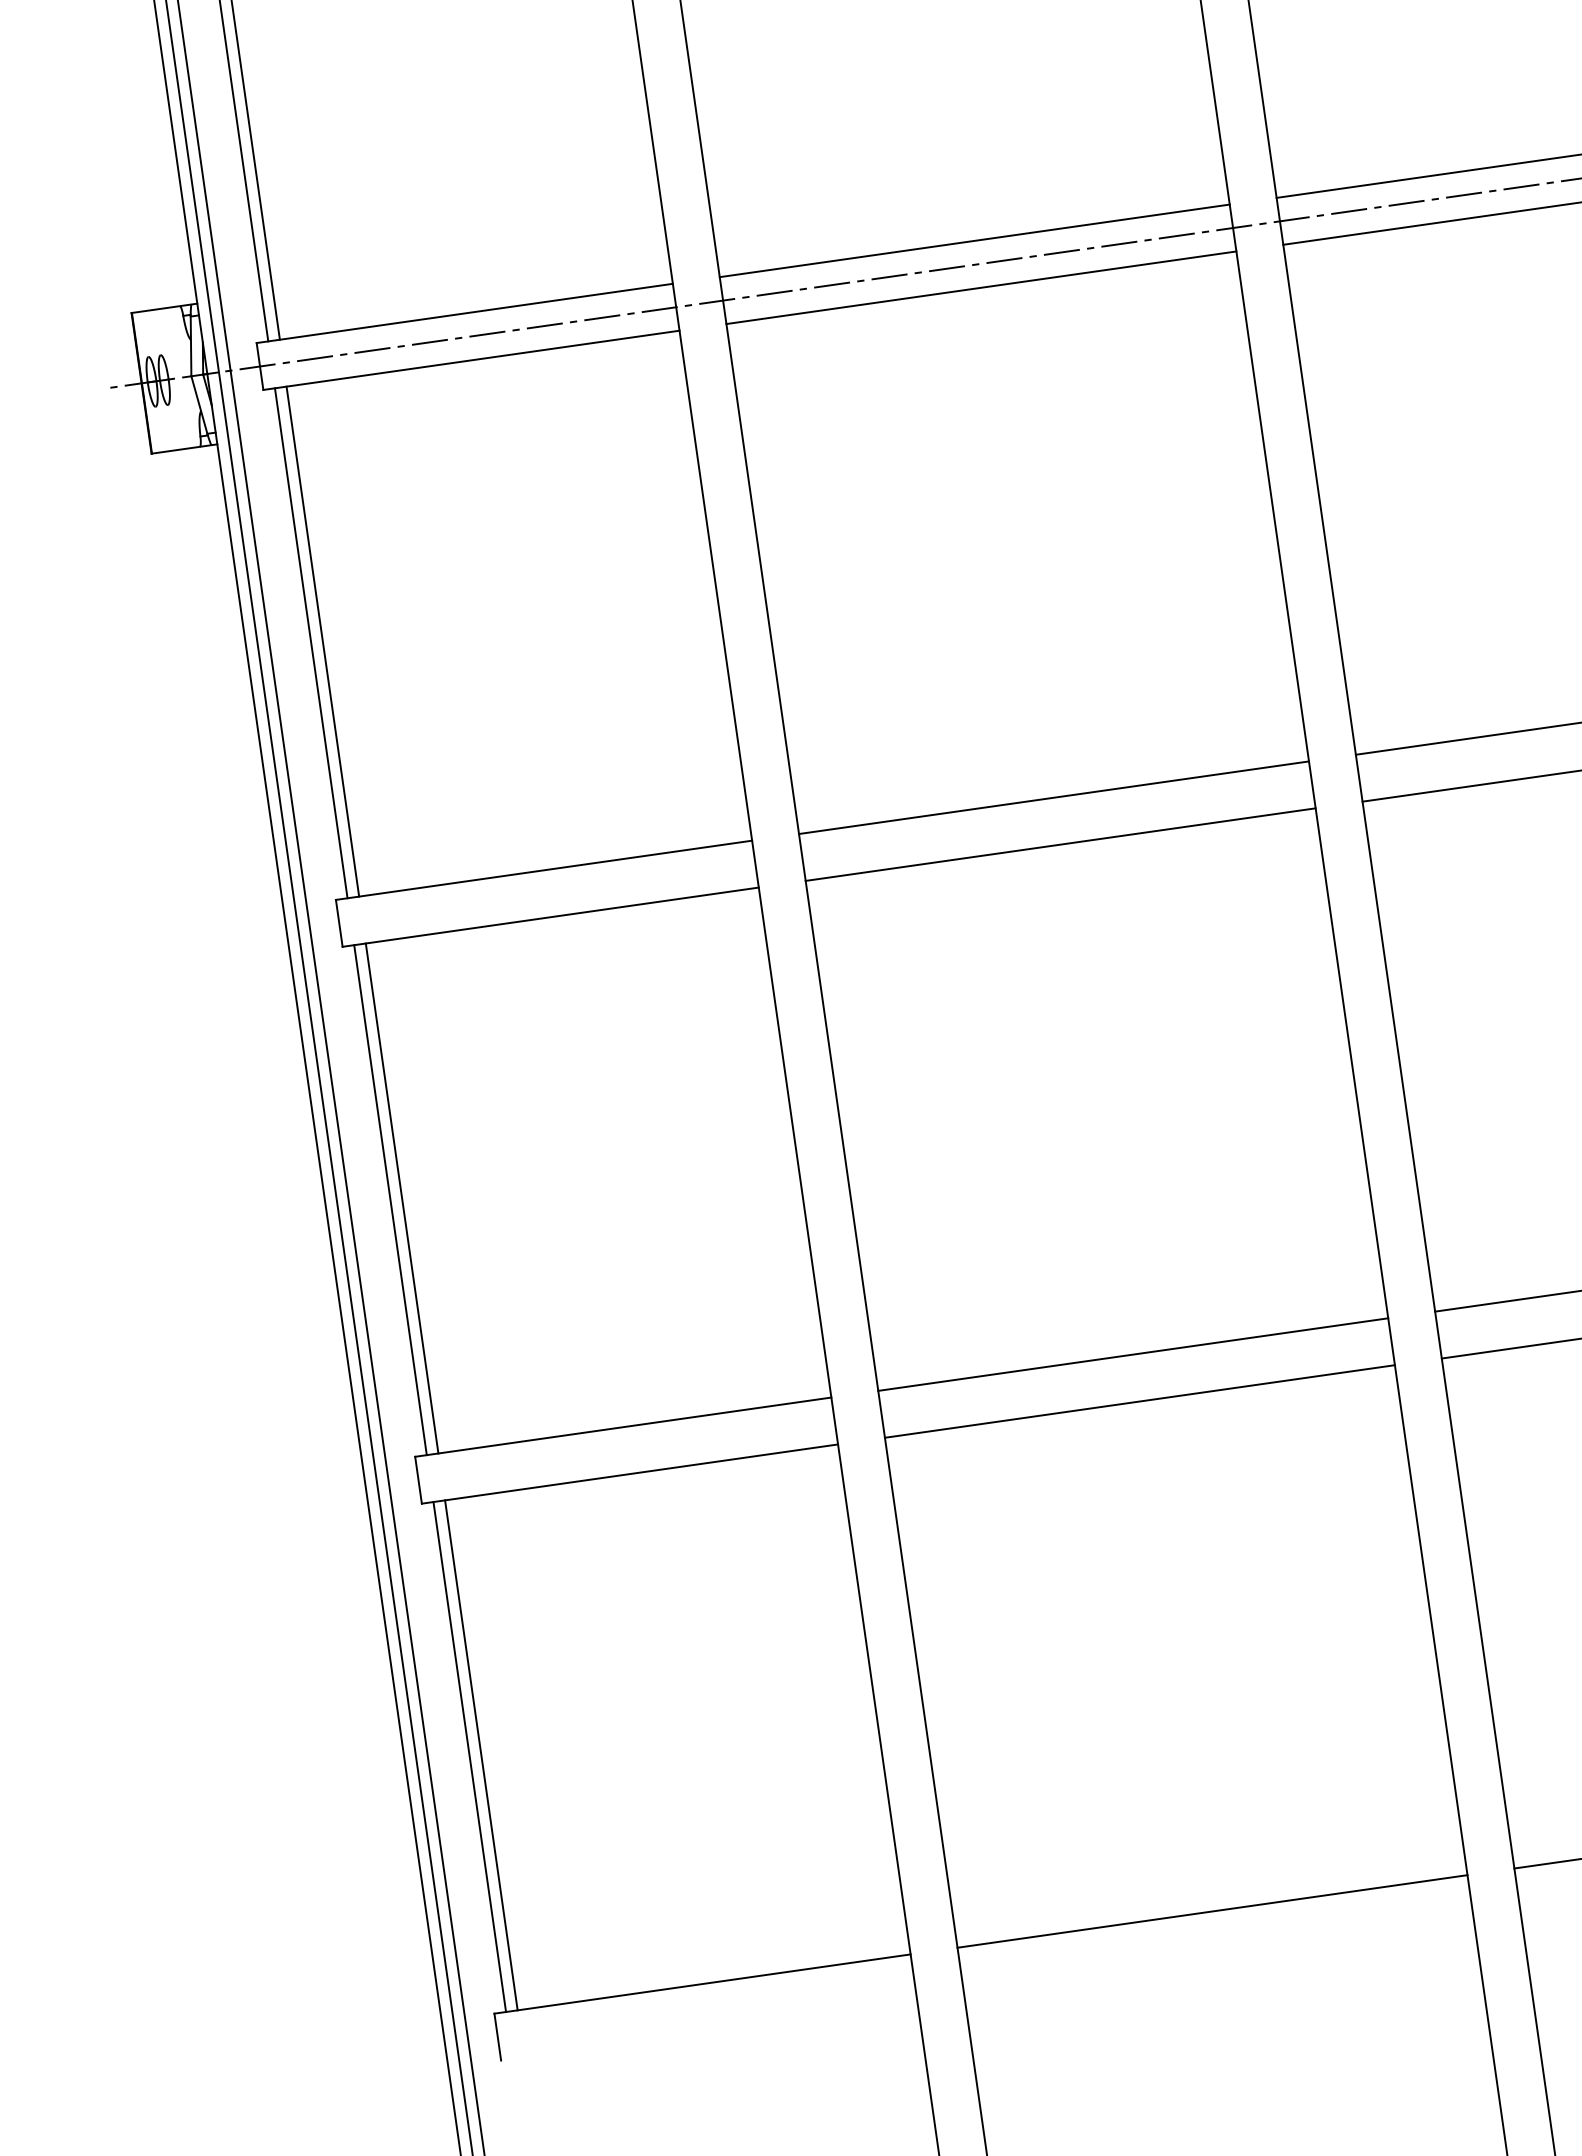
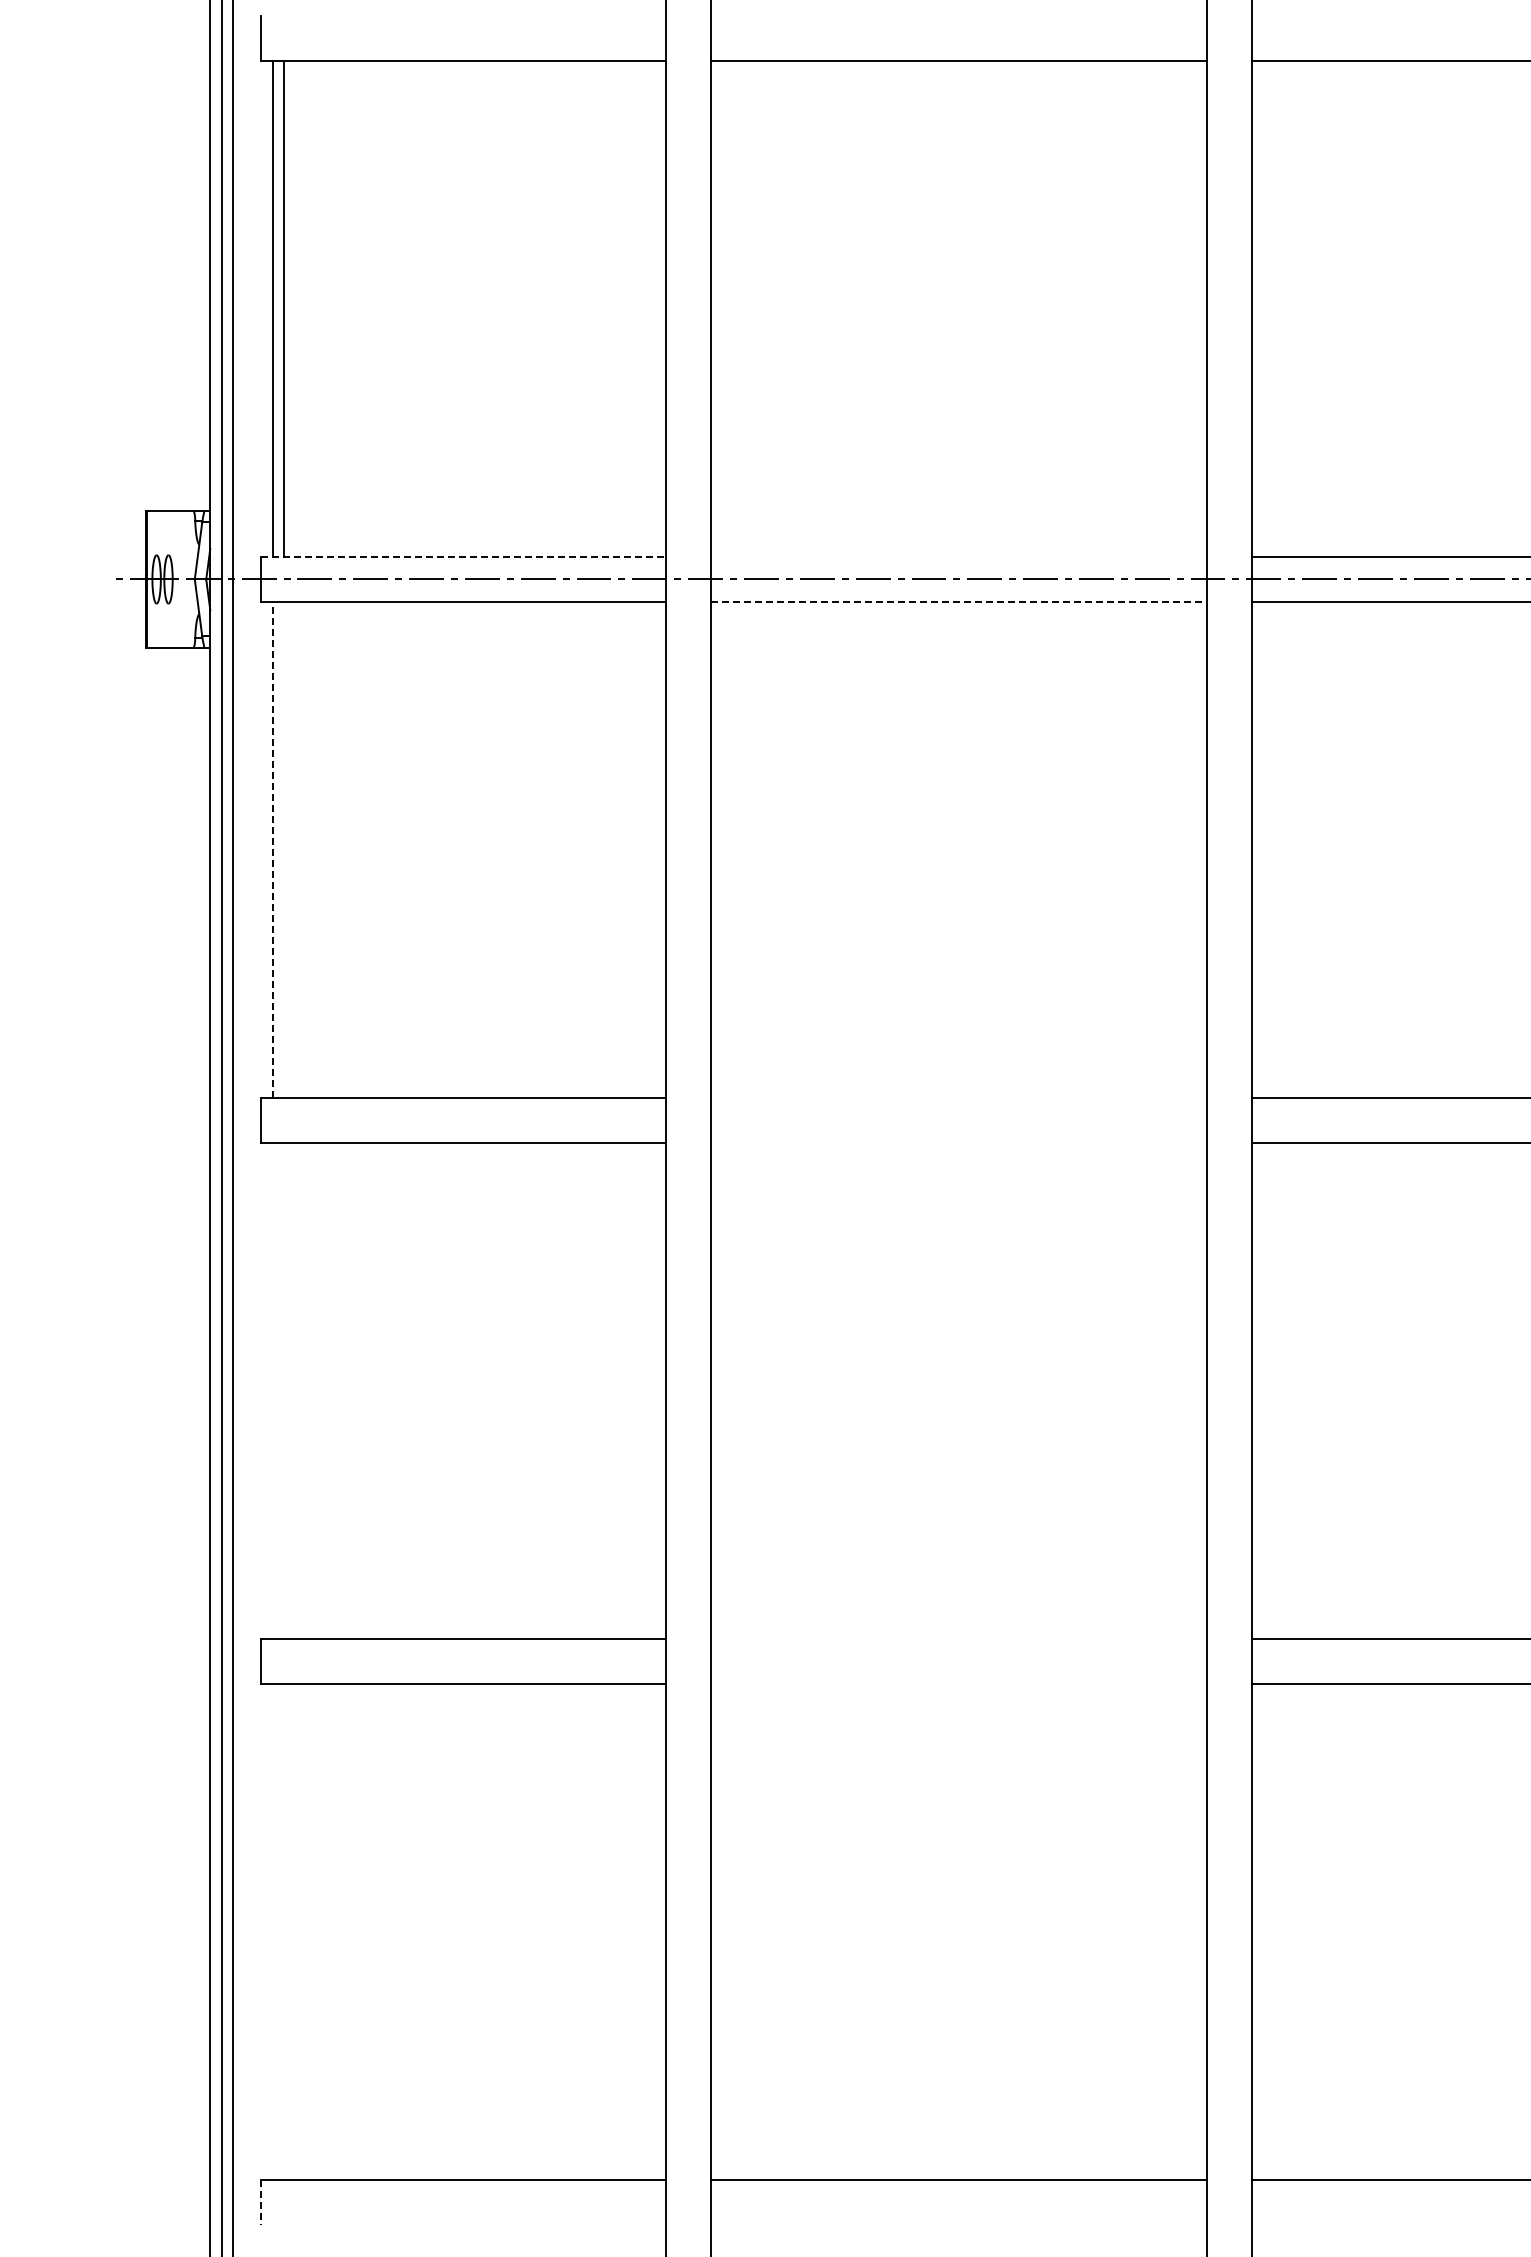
line: (974, 240) -> (958, 556), removed
line: (981, 287) -> (959, 602), solid -> dashed
line: (465, 313) -> (464, 556), solid -> dashed
line: (323, 641) -> (284, 849), removed
line: (310, 642) -> (272, 849), solid -> dashed
line: (1053, 797) -> (958, 1097), removed
line: (1060, 844) -> (958, 1143), removed
line: (402, 1197) -> (284, 1390), removed
line: (390, 1199) -> (272, 1390), removed
line: (1132, 1354) -> (958, 1638), removed
line: (1139, 1401) -> (958, 1684), removed
line: (481, 1754) -> (284, 1931), removed
line: (469, 1756) -> (272, 1931), removed
line: (497, 2037) -> (261, 2202), solid -> dashed

